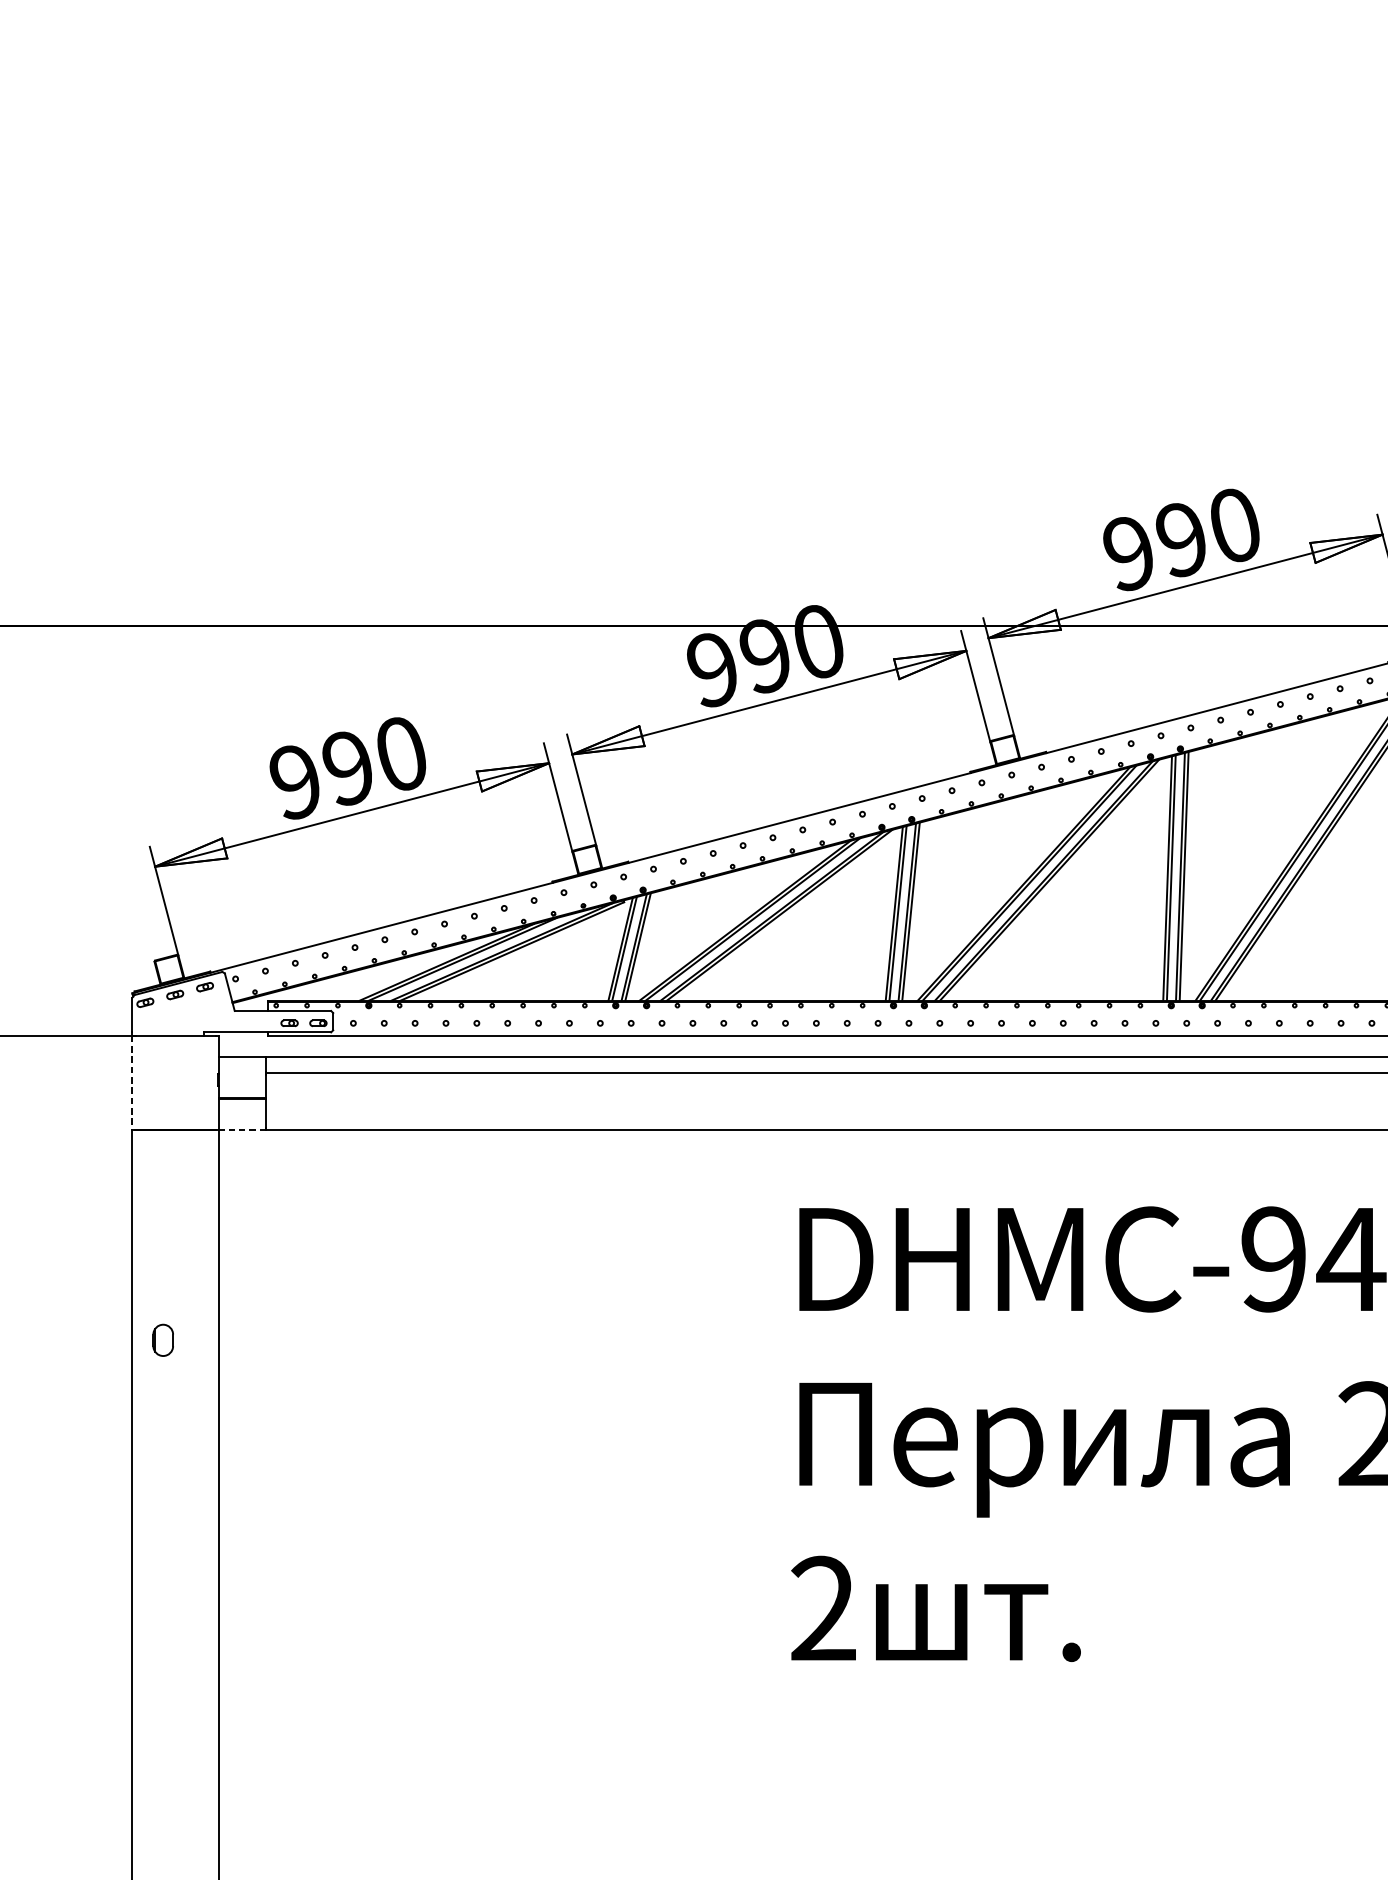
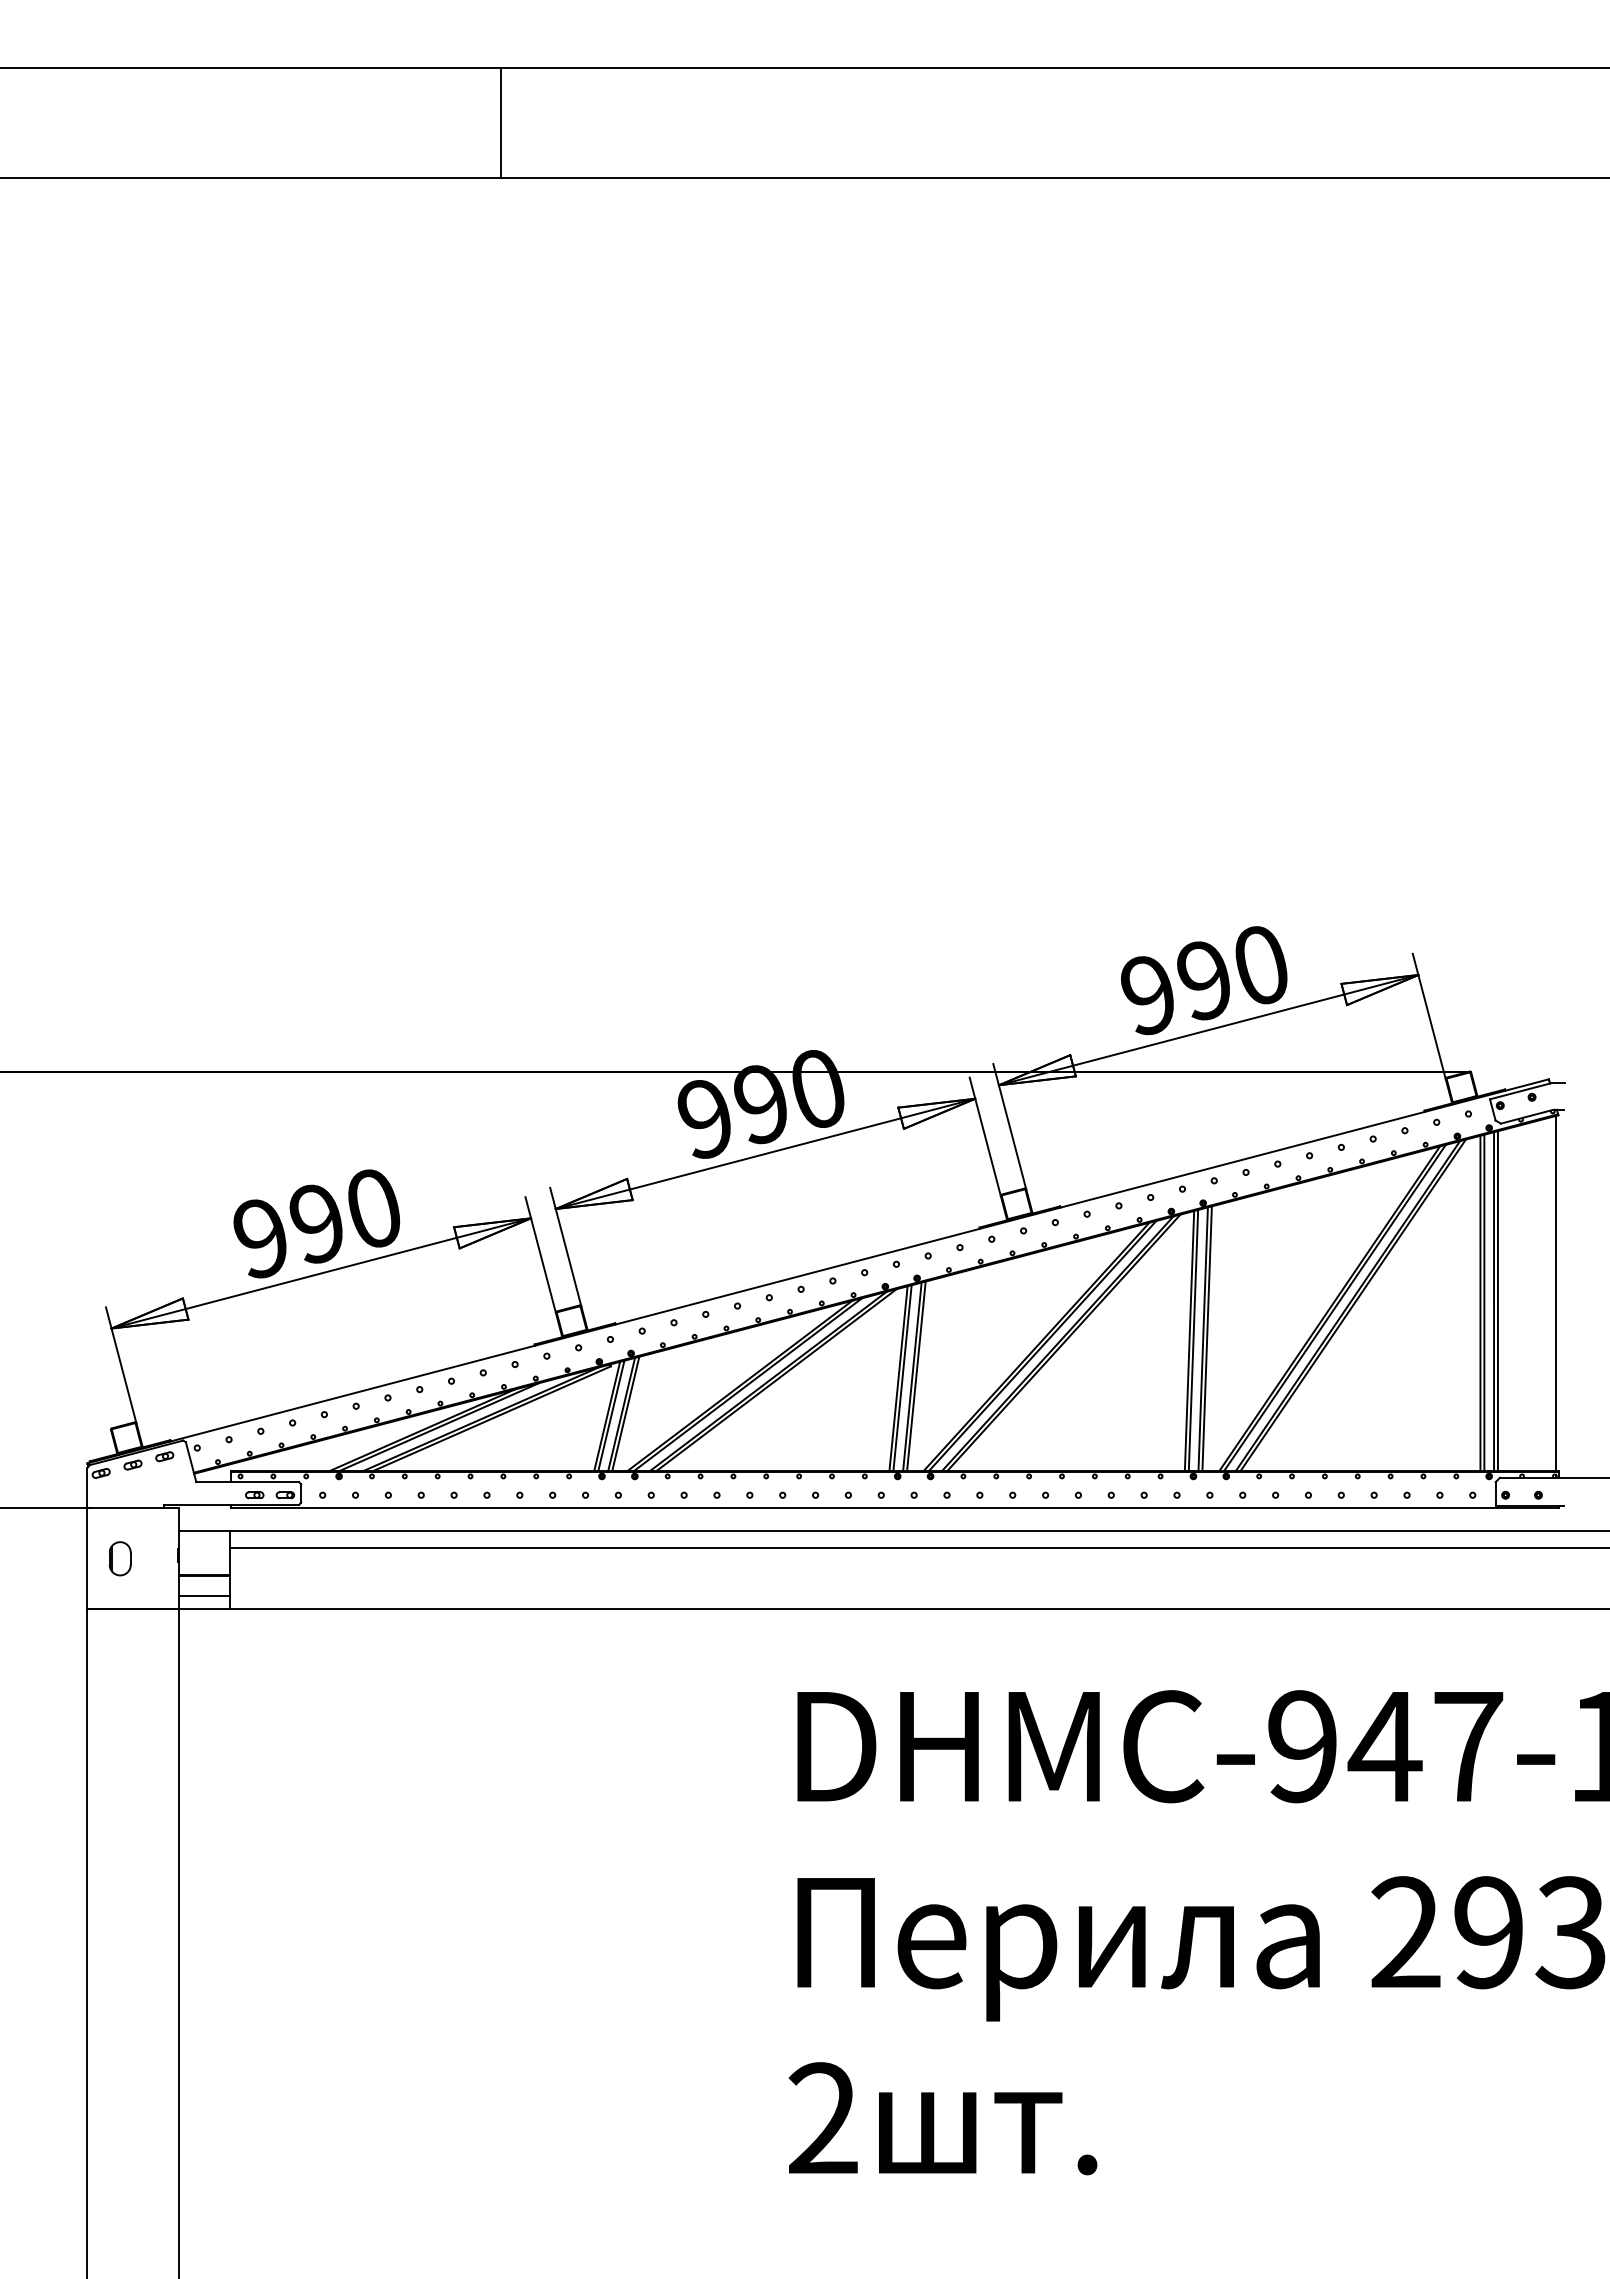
line: (132, 1083) -> (87, 1559), dashed -> solid
line: (242, 1118) -> (204, 1596), added
line: (242, 1130) -> (204, 1609), dashed -> solid
part: (162, 1340) -> (119, 1558), moved

